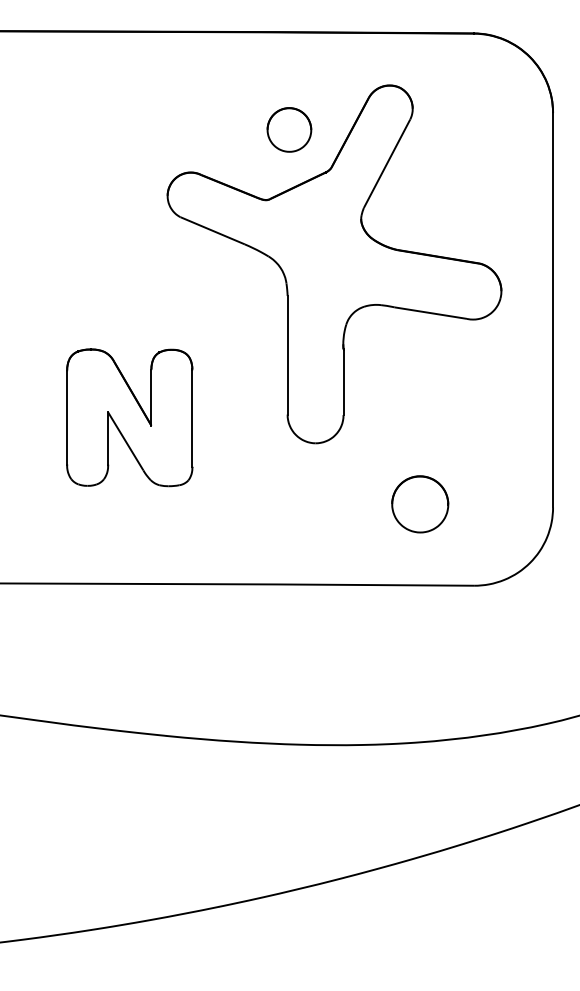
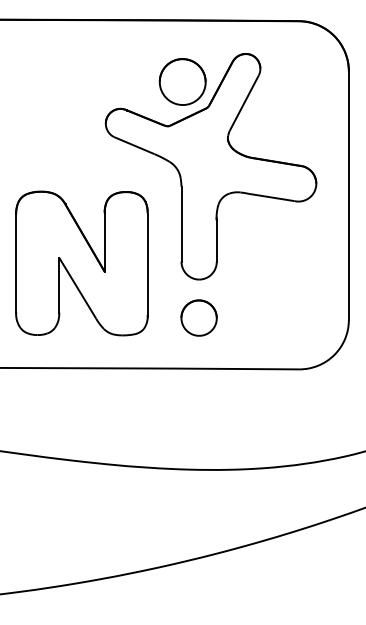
part: (289, 129) -> (182, 81), size x1.67
part: (129, 417) -> (81, 263), size x1.67
part: (419, 503) -> (198, 317), moved

